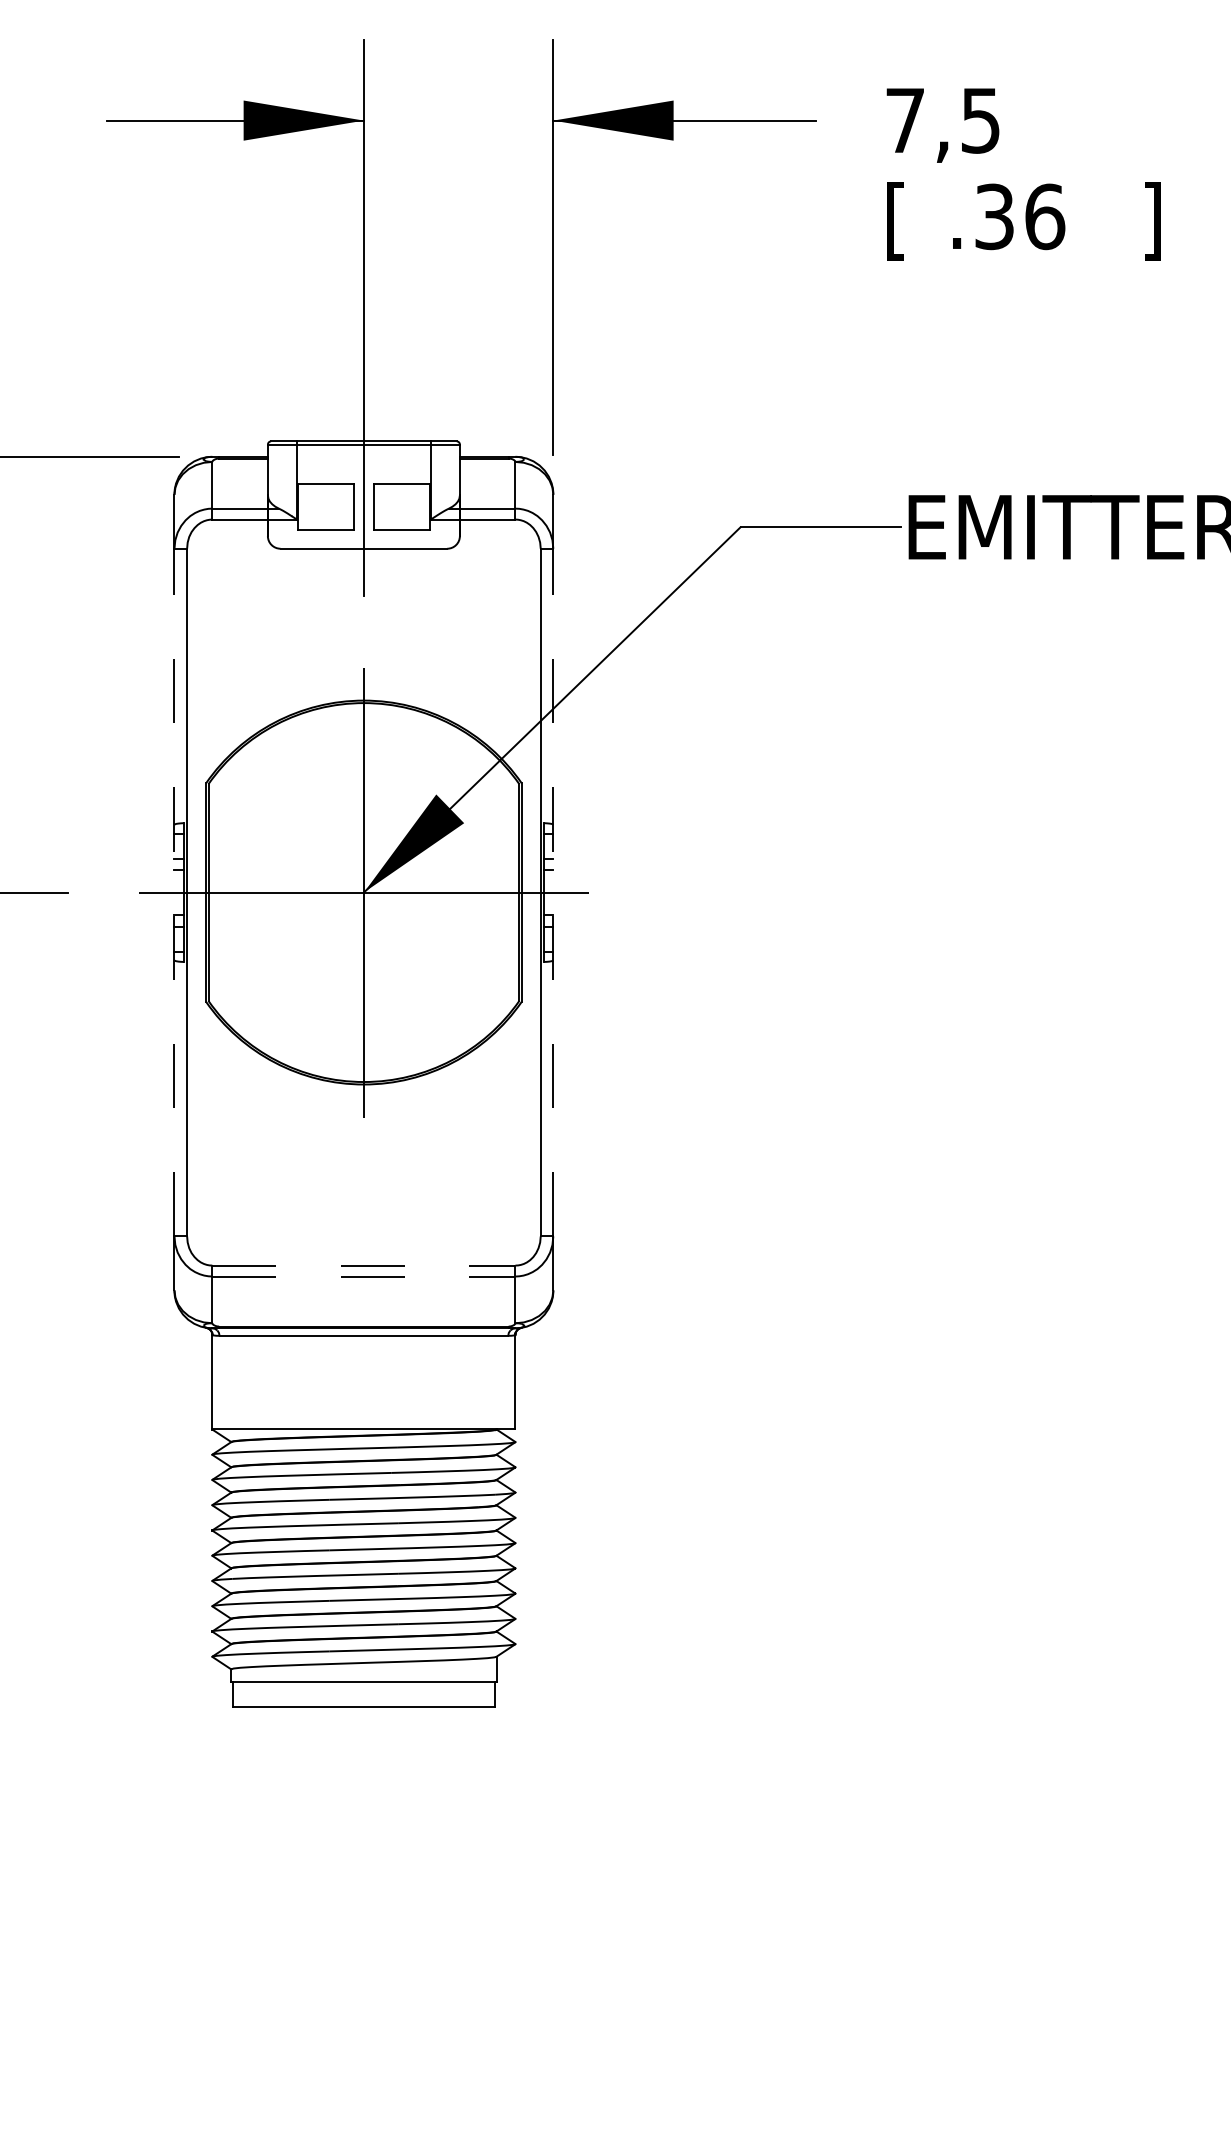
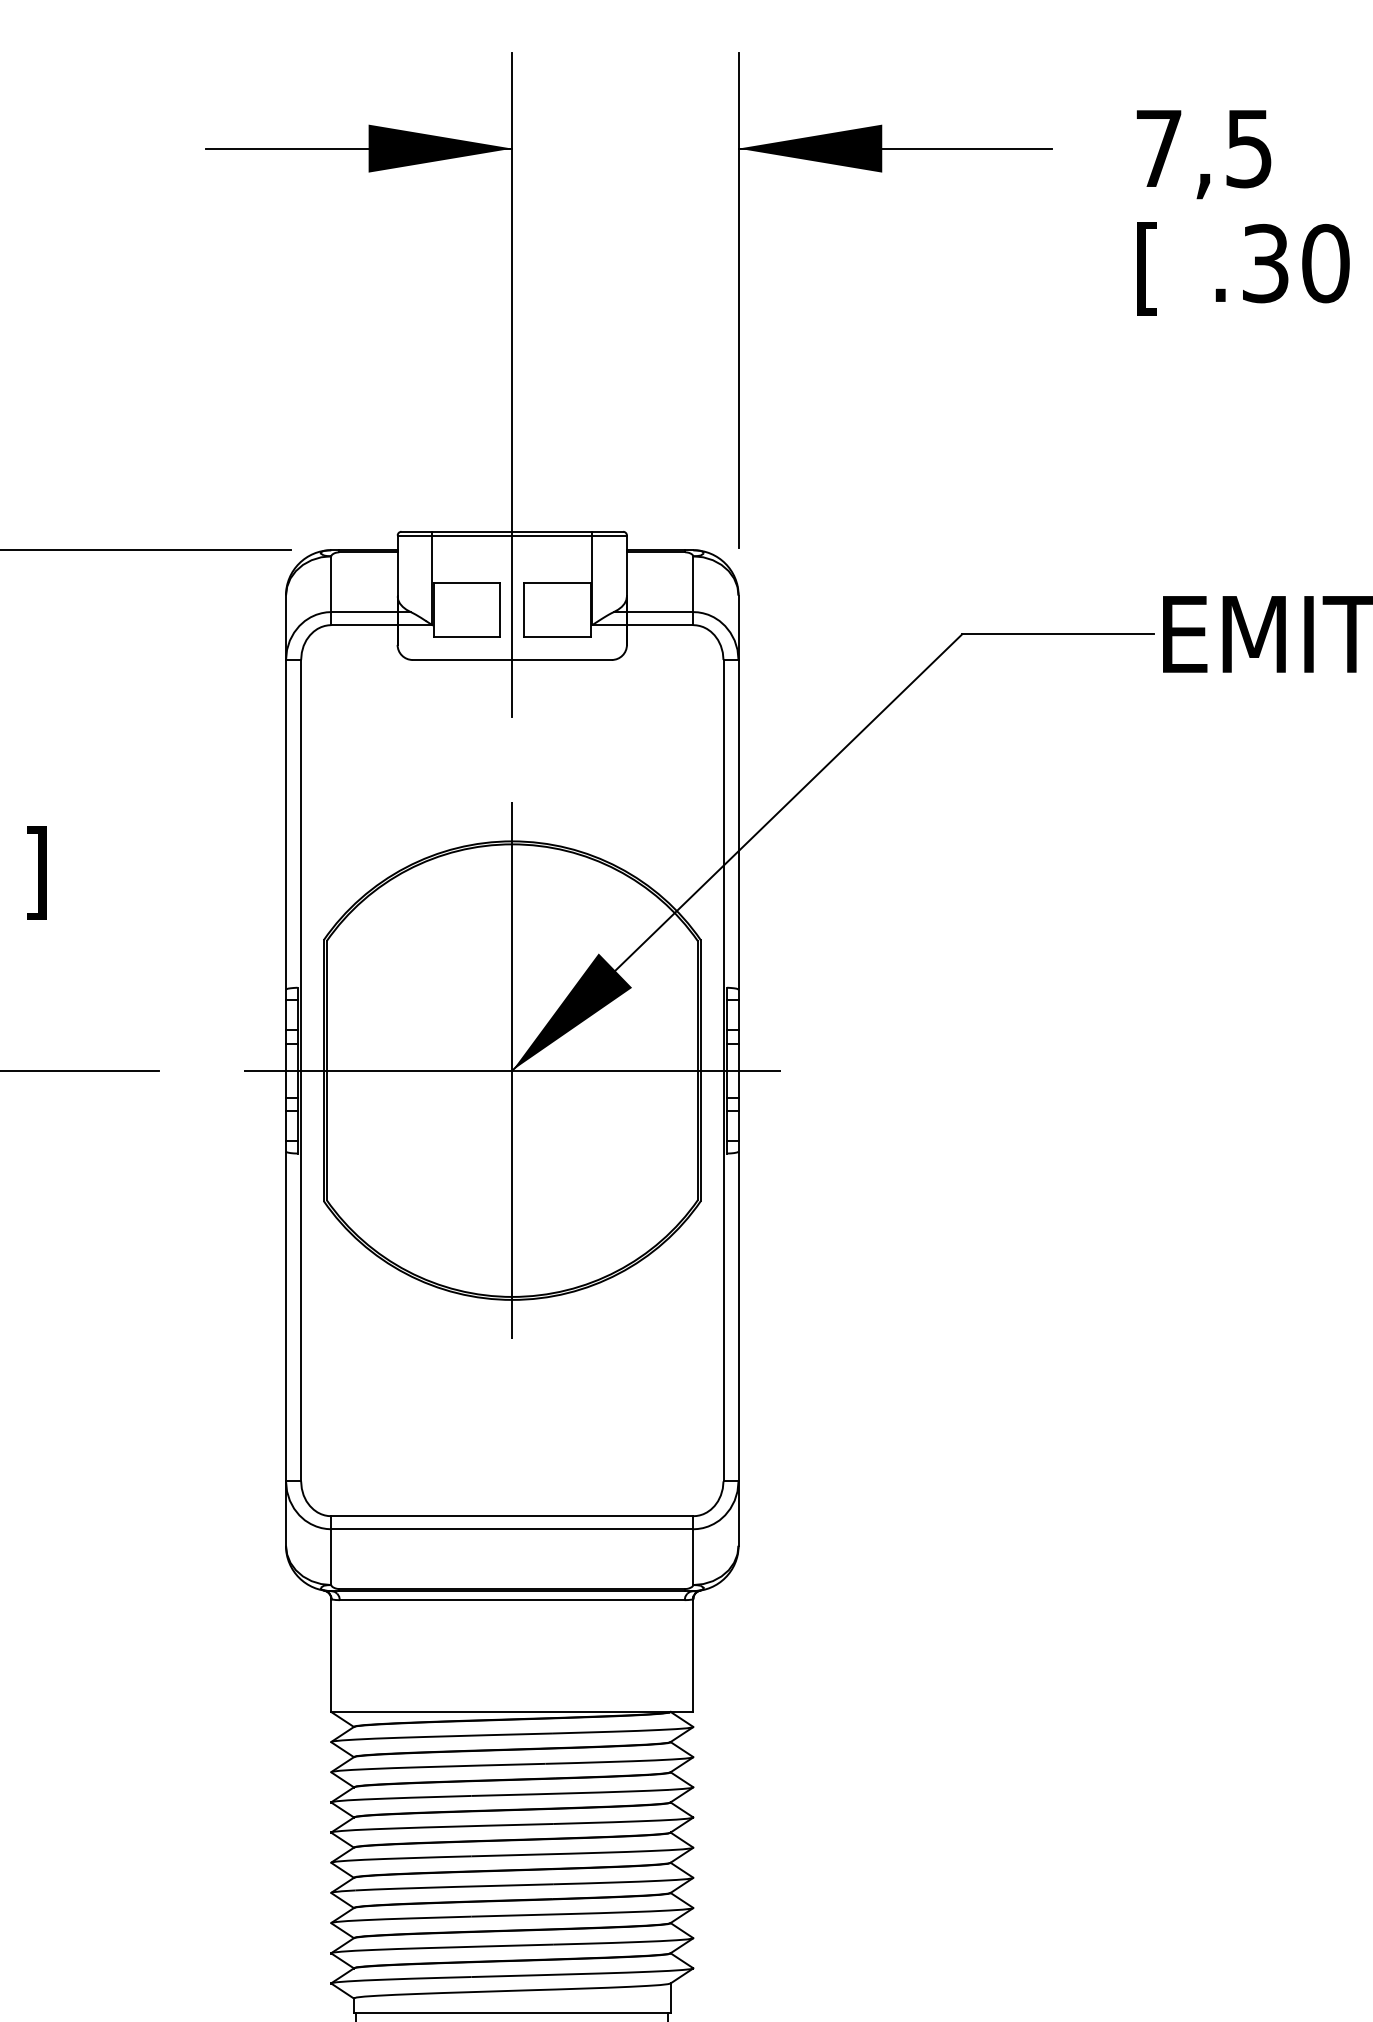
text: (1045, 216) -> (1326, 263), .36 -> .30
line: (174, 892) -> (286, 1070), dashed -> solid
line: (553, 892) -> (738, 1070), dashed -> solid
line: (363, 1265) -> (511, 1516), dashed -> solid
line: (363, 1276) -> (511, 1529), dashed -> solid

